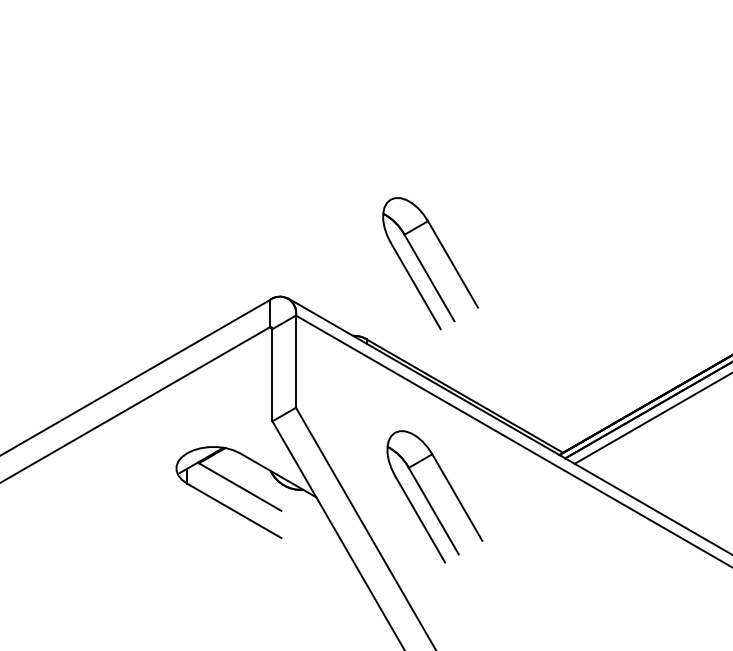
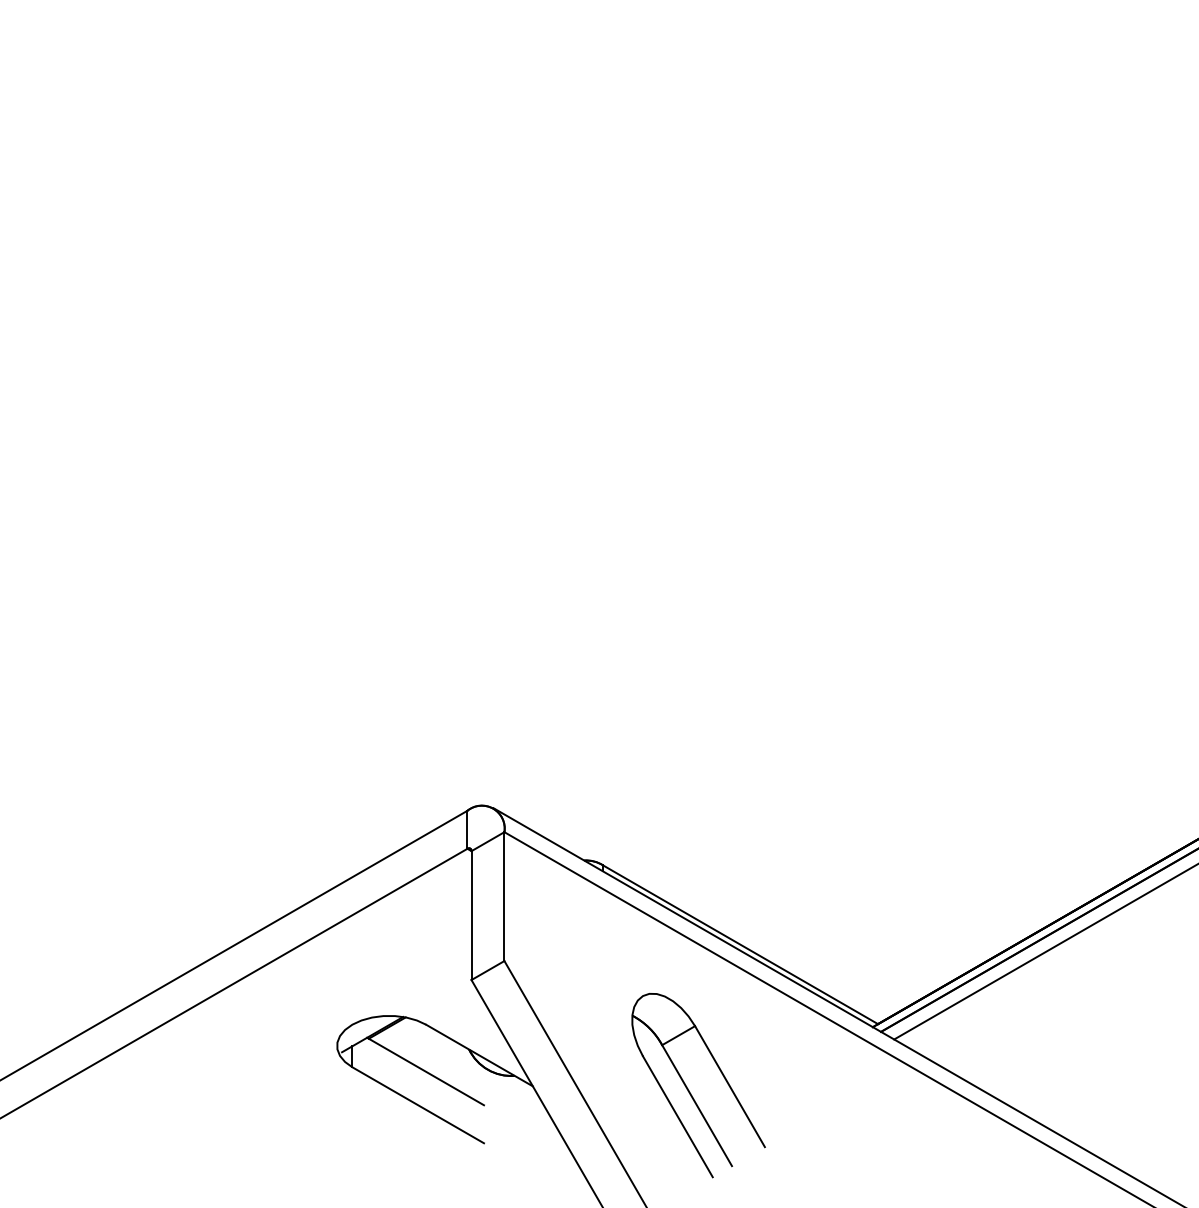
part: (424, 267) -> (683, 764), removed

